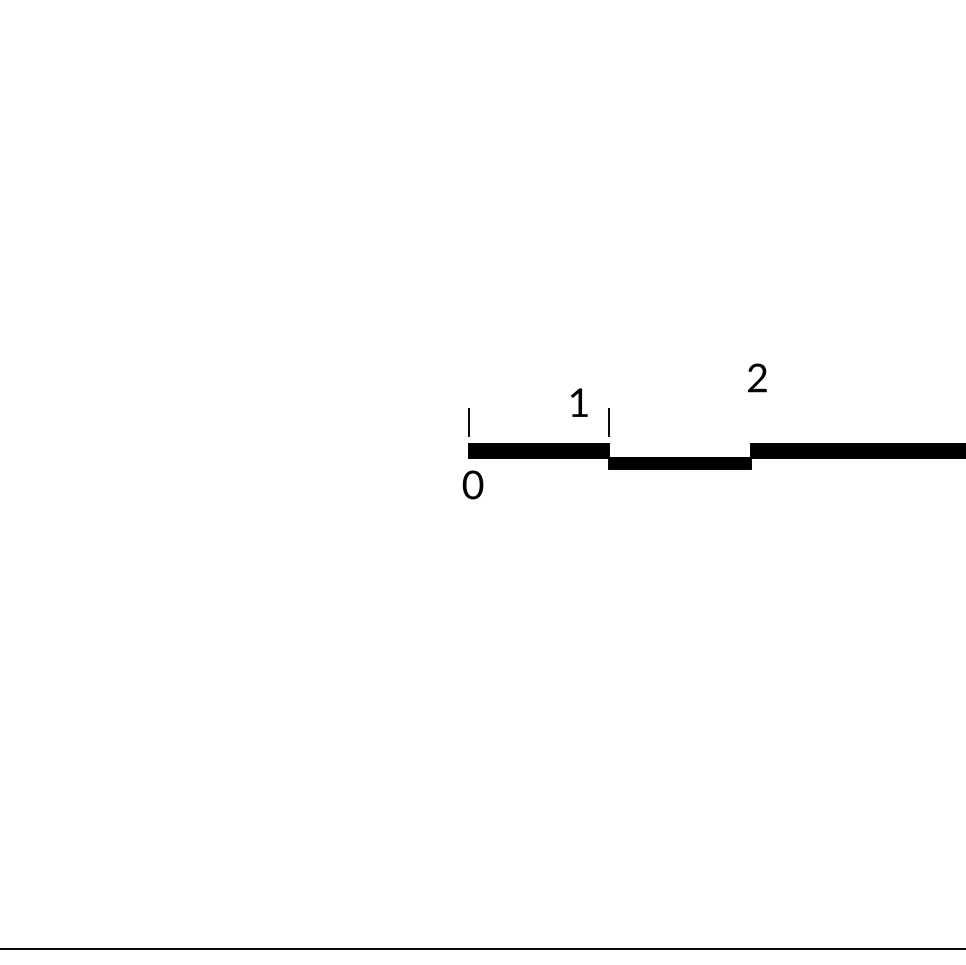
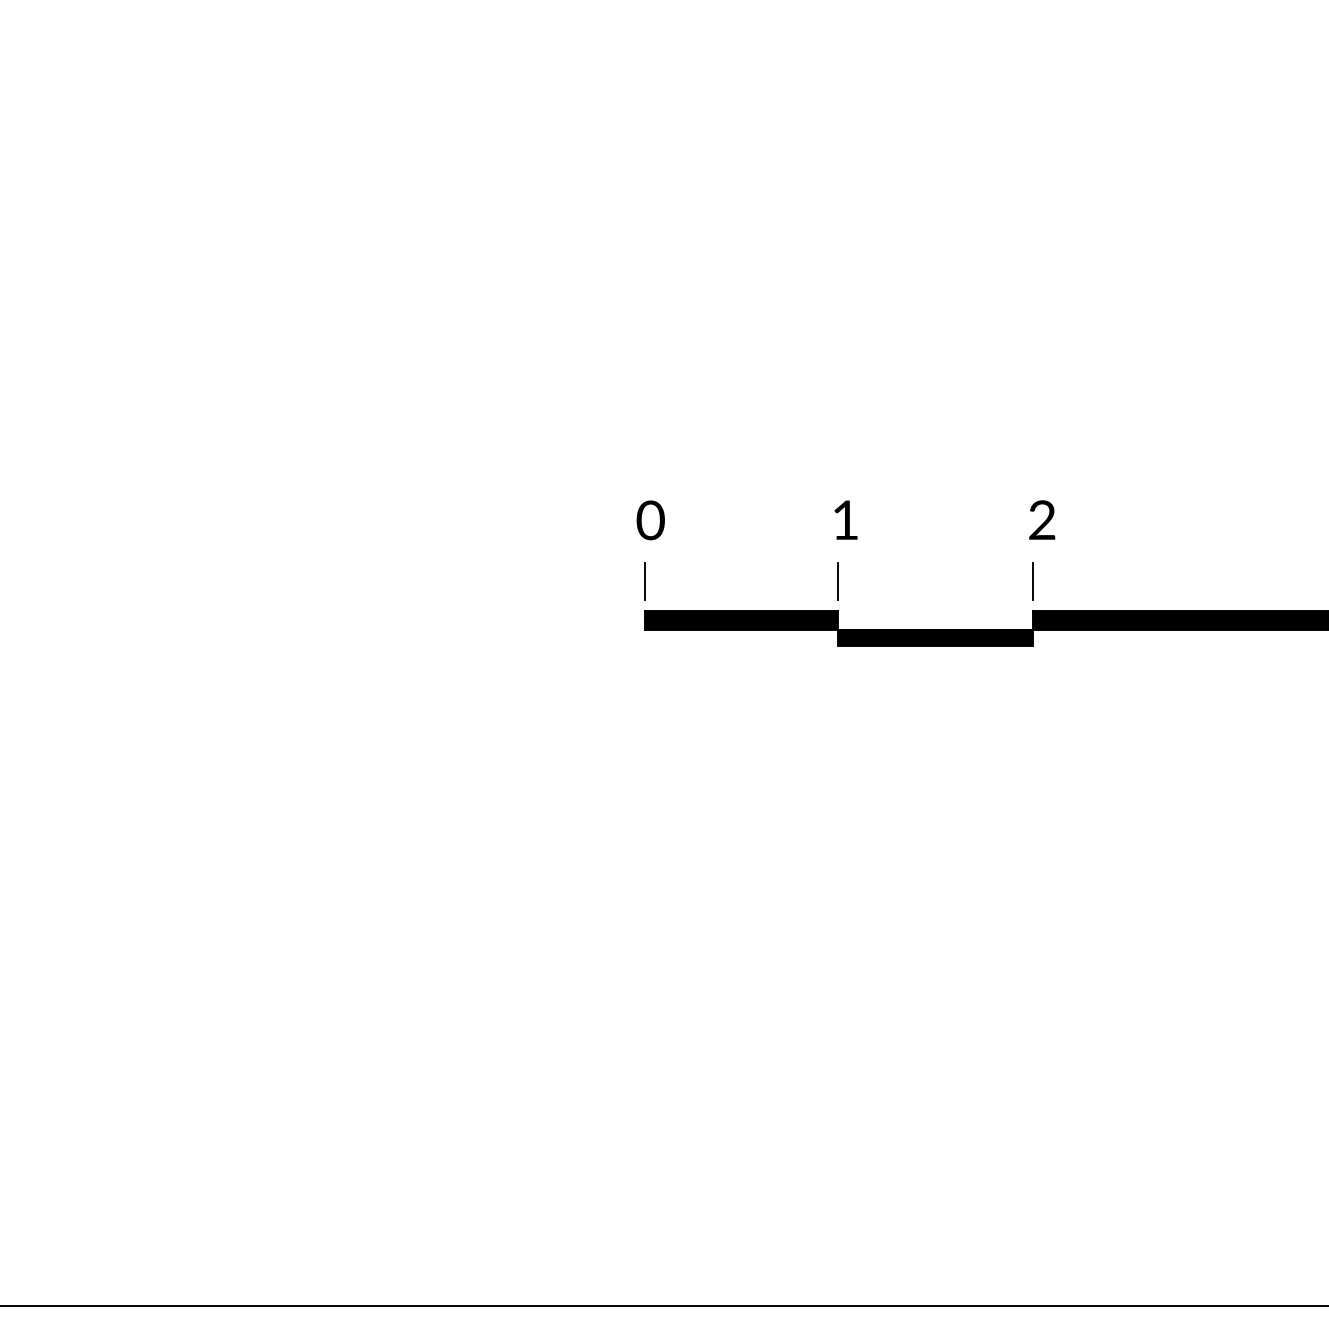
text: (578, 402) -> (845, 519), moved
line: (751, 422) -> (1033, 581), added
text: (472, 485) -> (650, 520), moved

